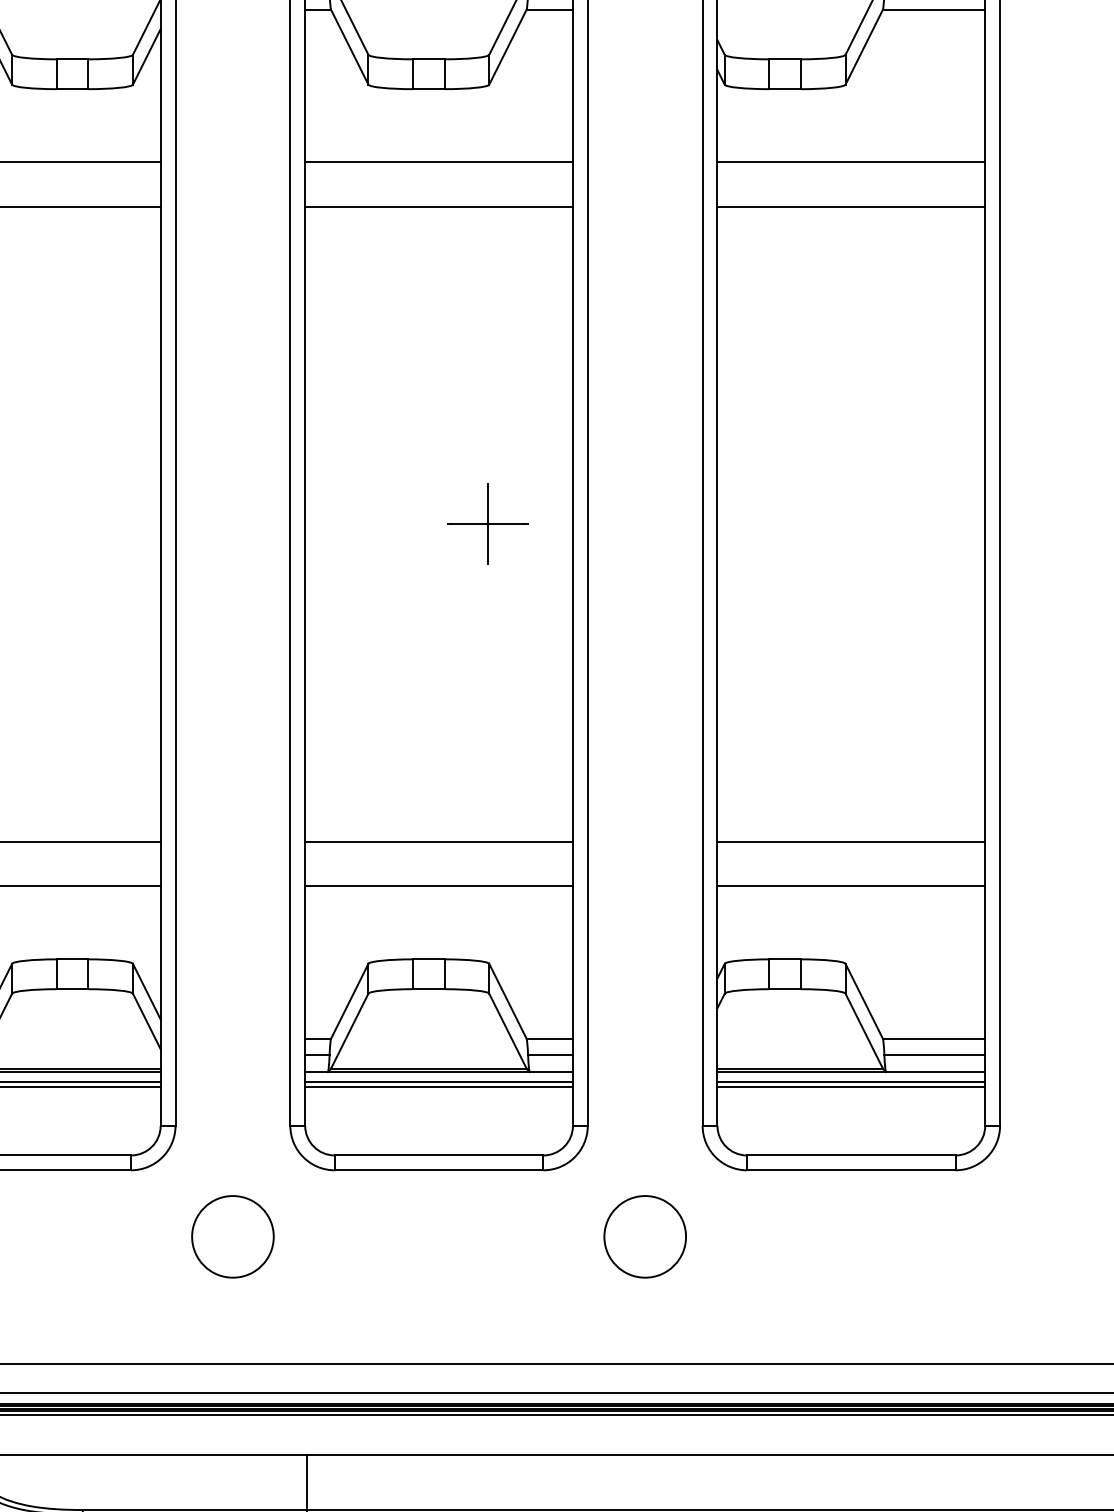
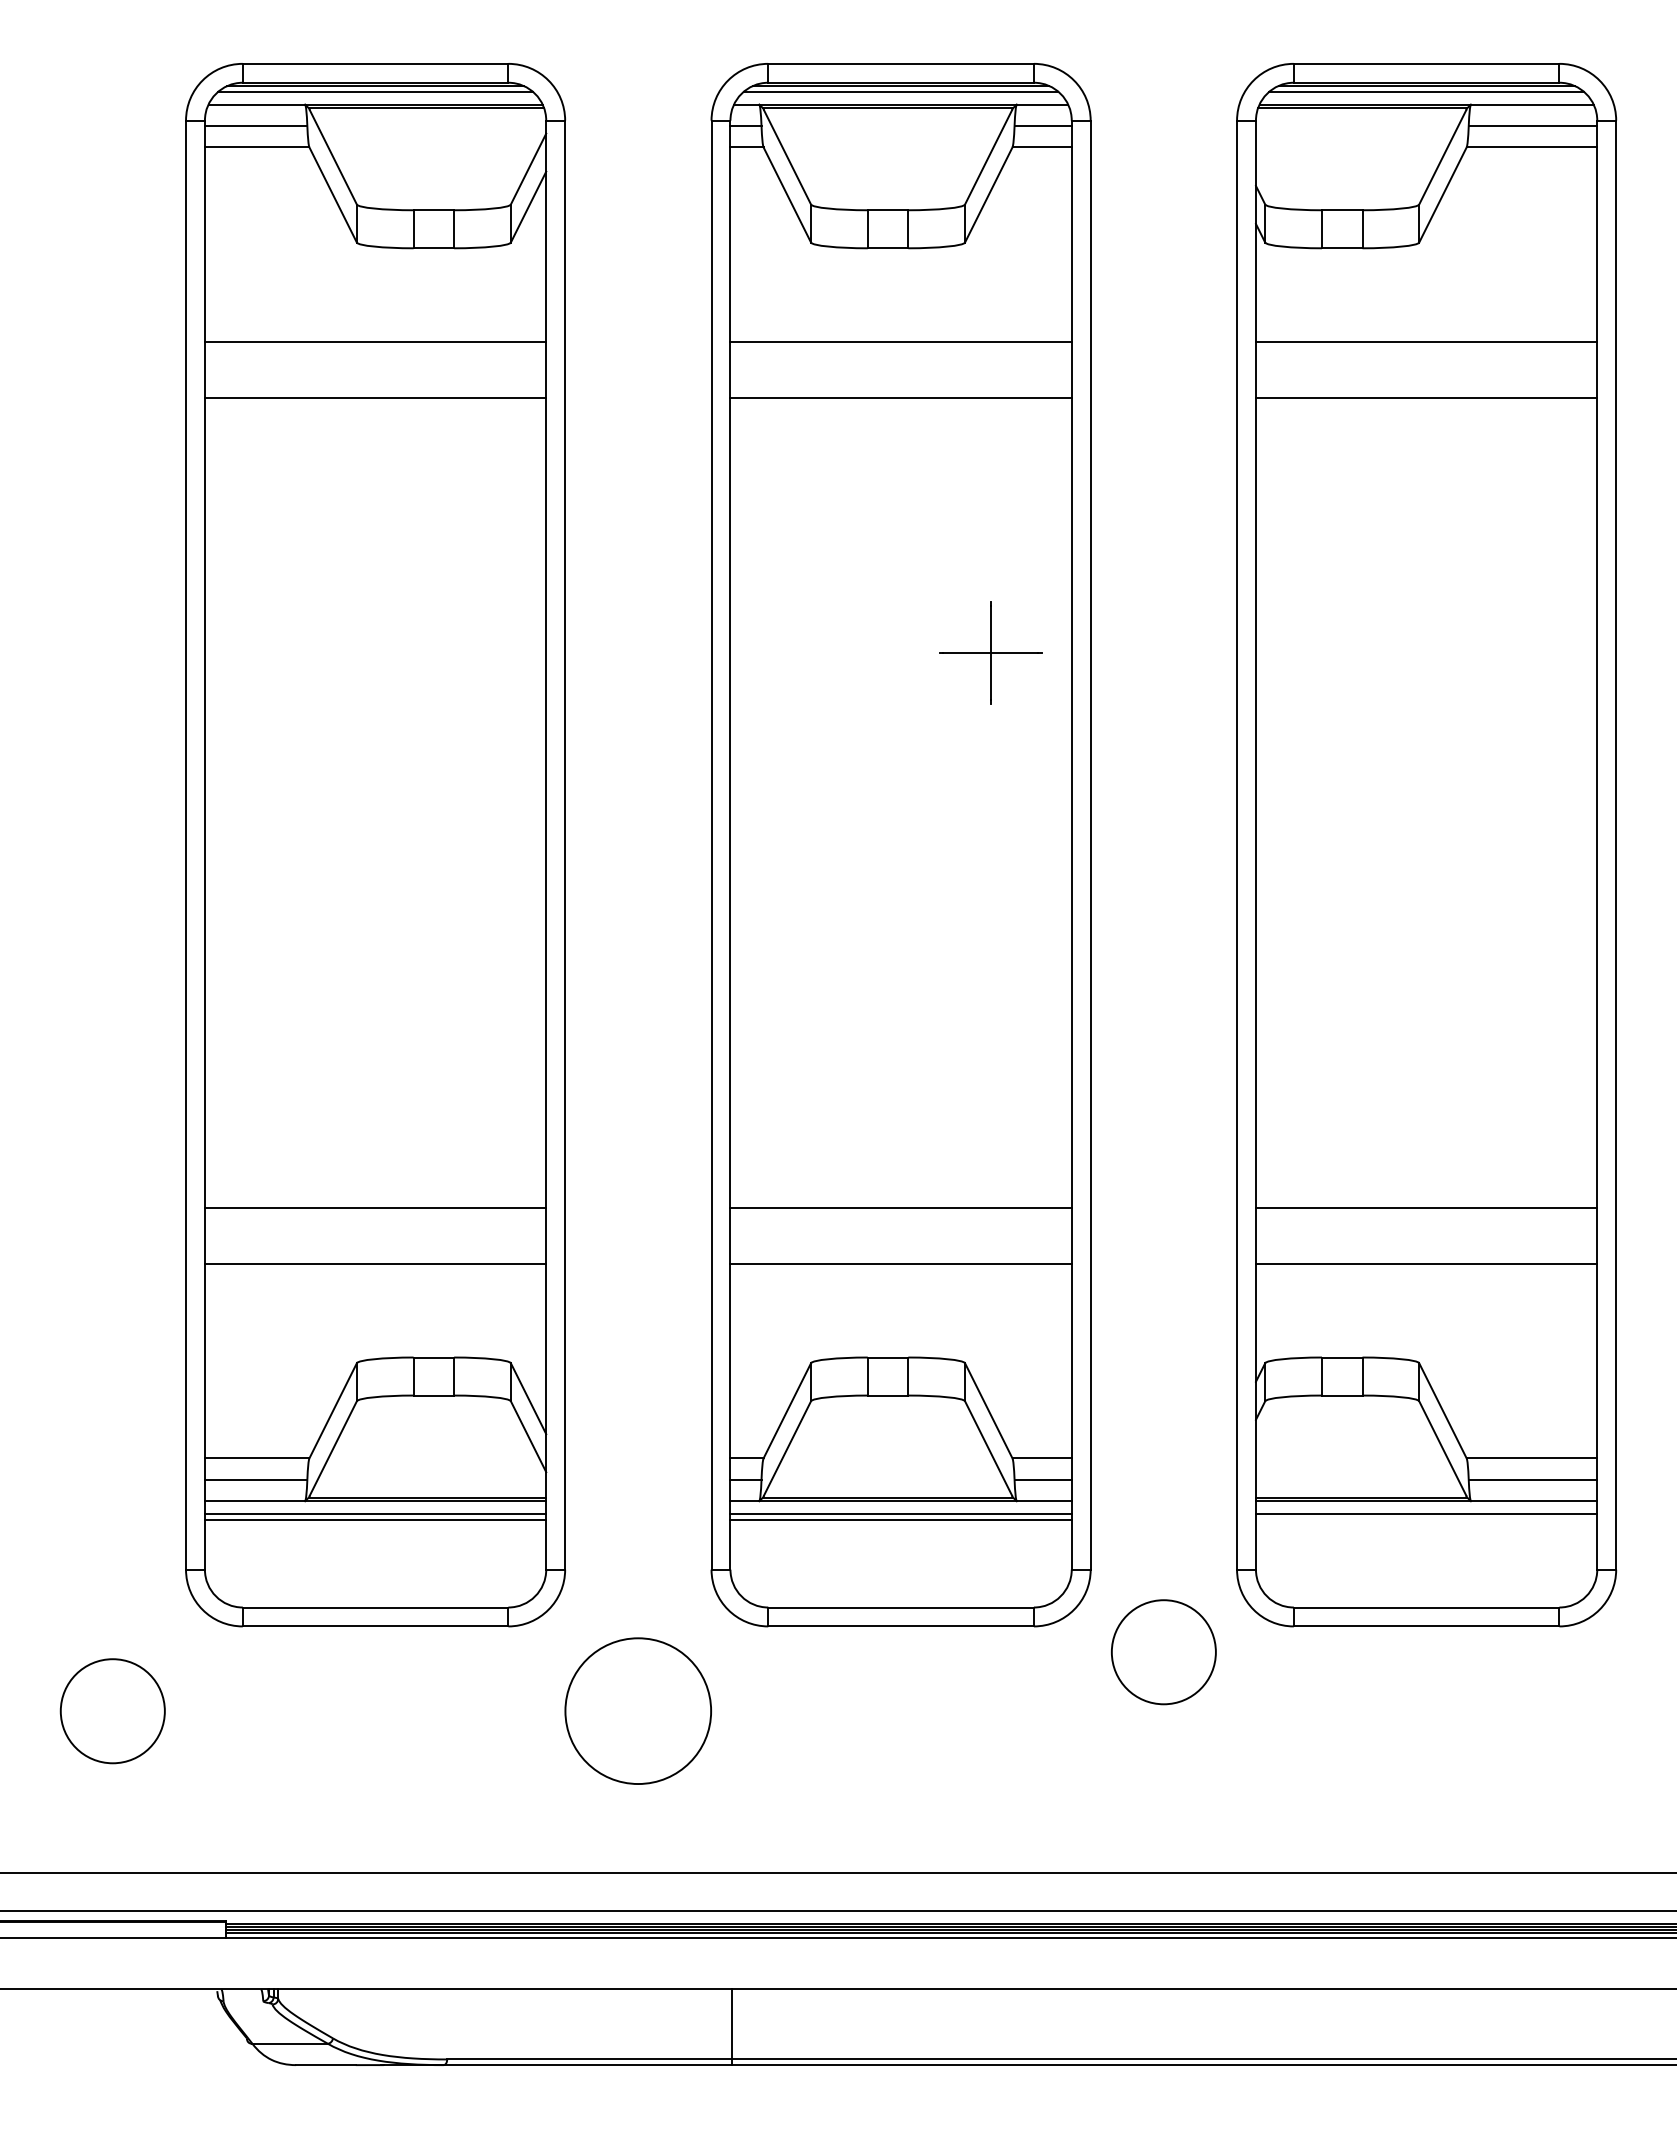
part: (488, 523) -> (990, 652), moved
line: (851, 1086) -> (1426, 1519), removed
circle: (233, 1237) -> (638, 1711), size x1.4
circle: (644, 1237) -> (1163, 1652), moved

